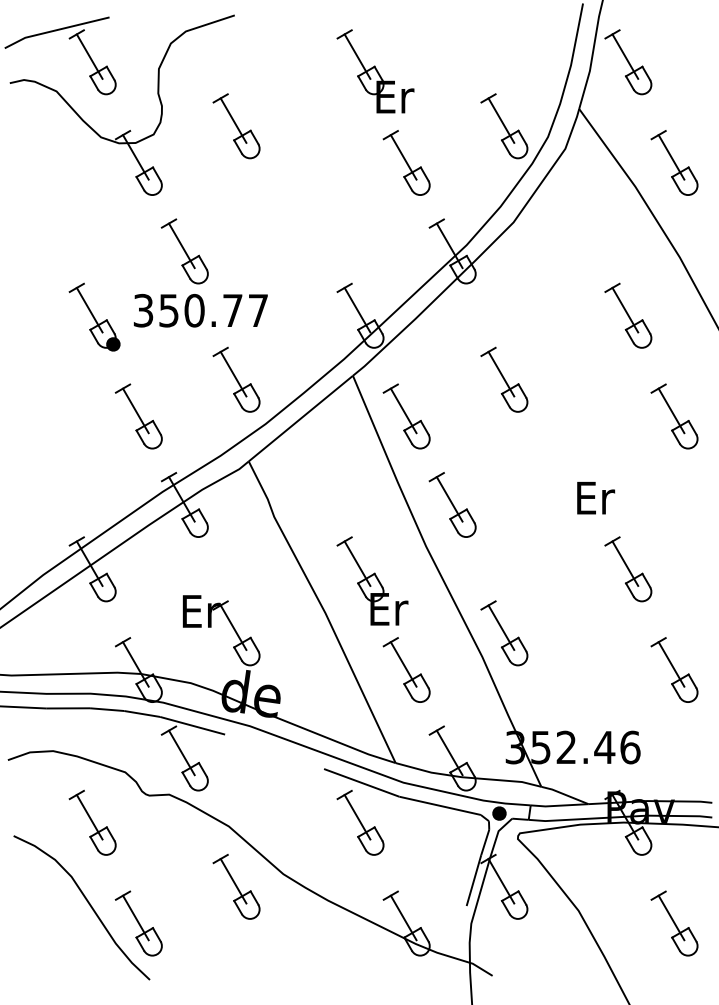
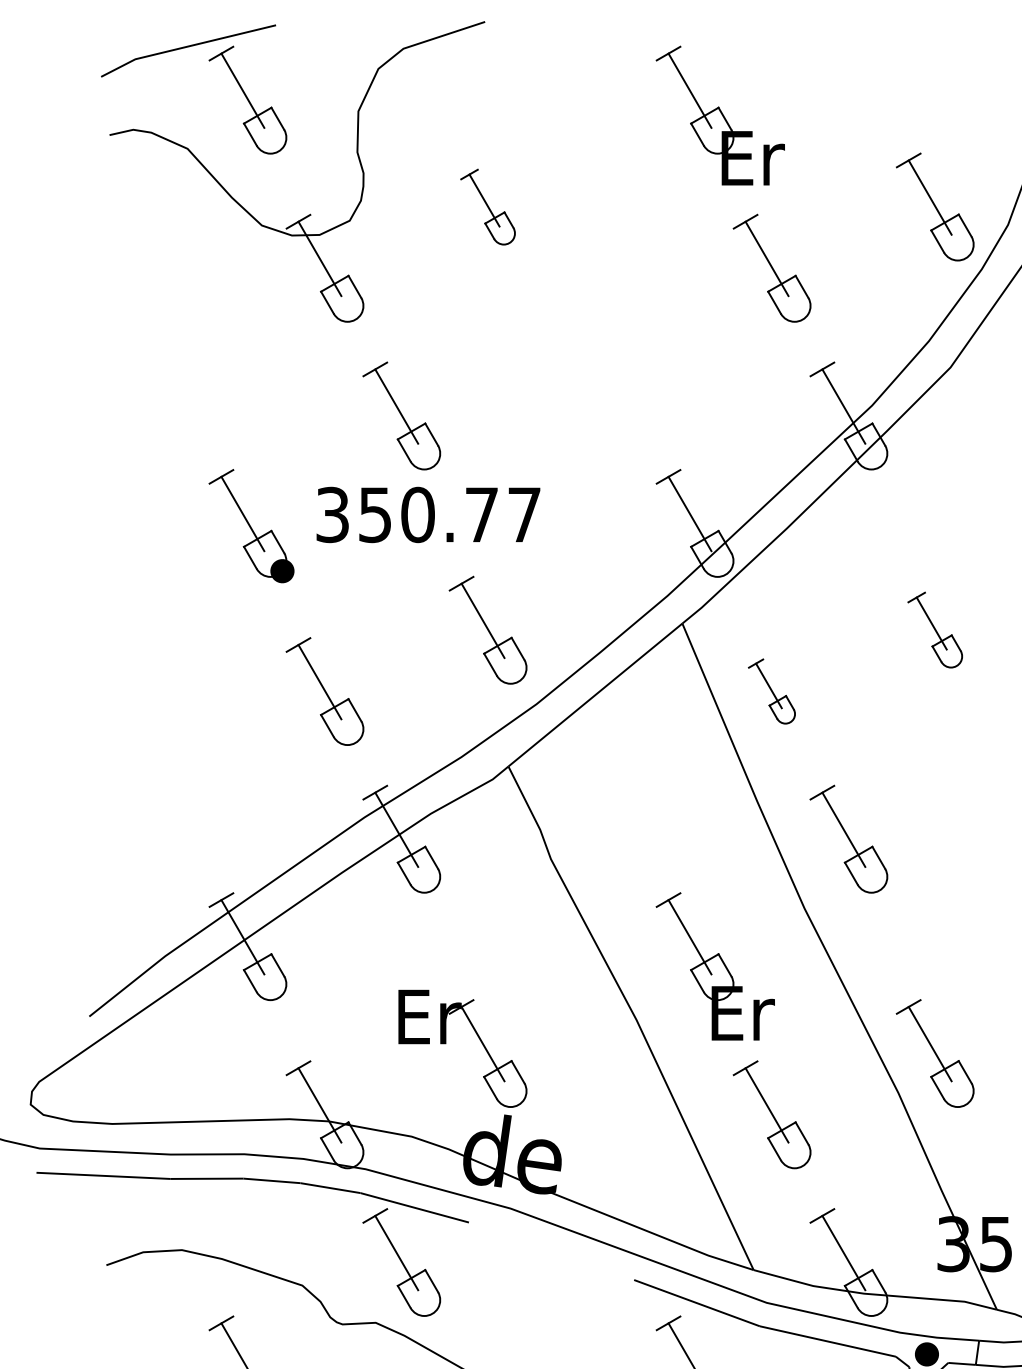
part: (236, 126) -> (487, 207), size x0.7
part: (504, 379) -> (935, 629), size x0.7
part: (406, 416) -> (771, 691), size x0.6

